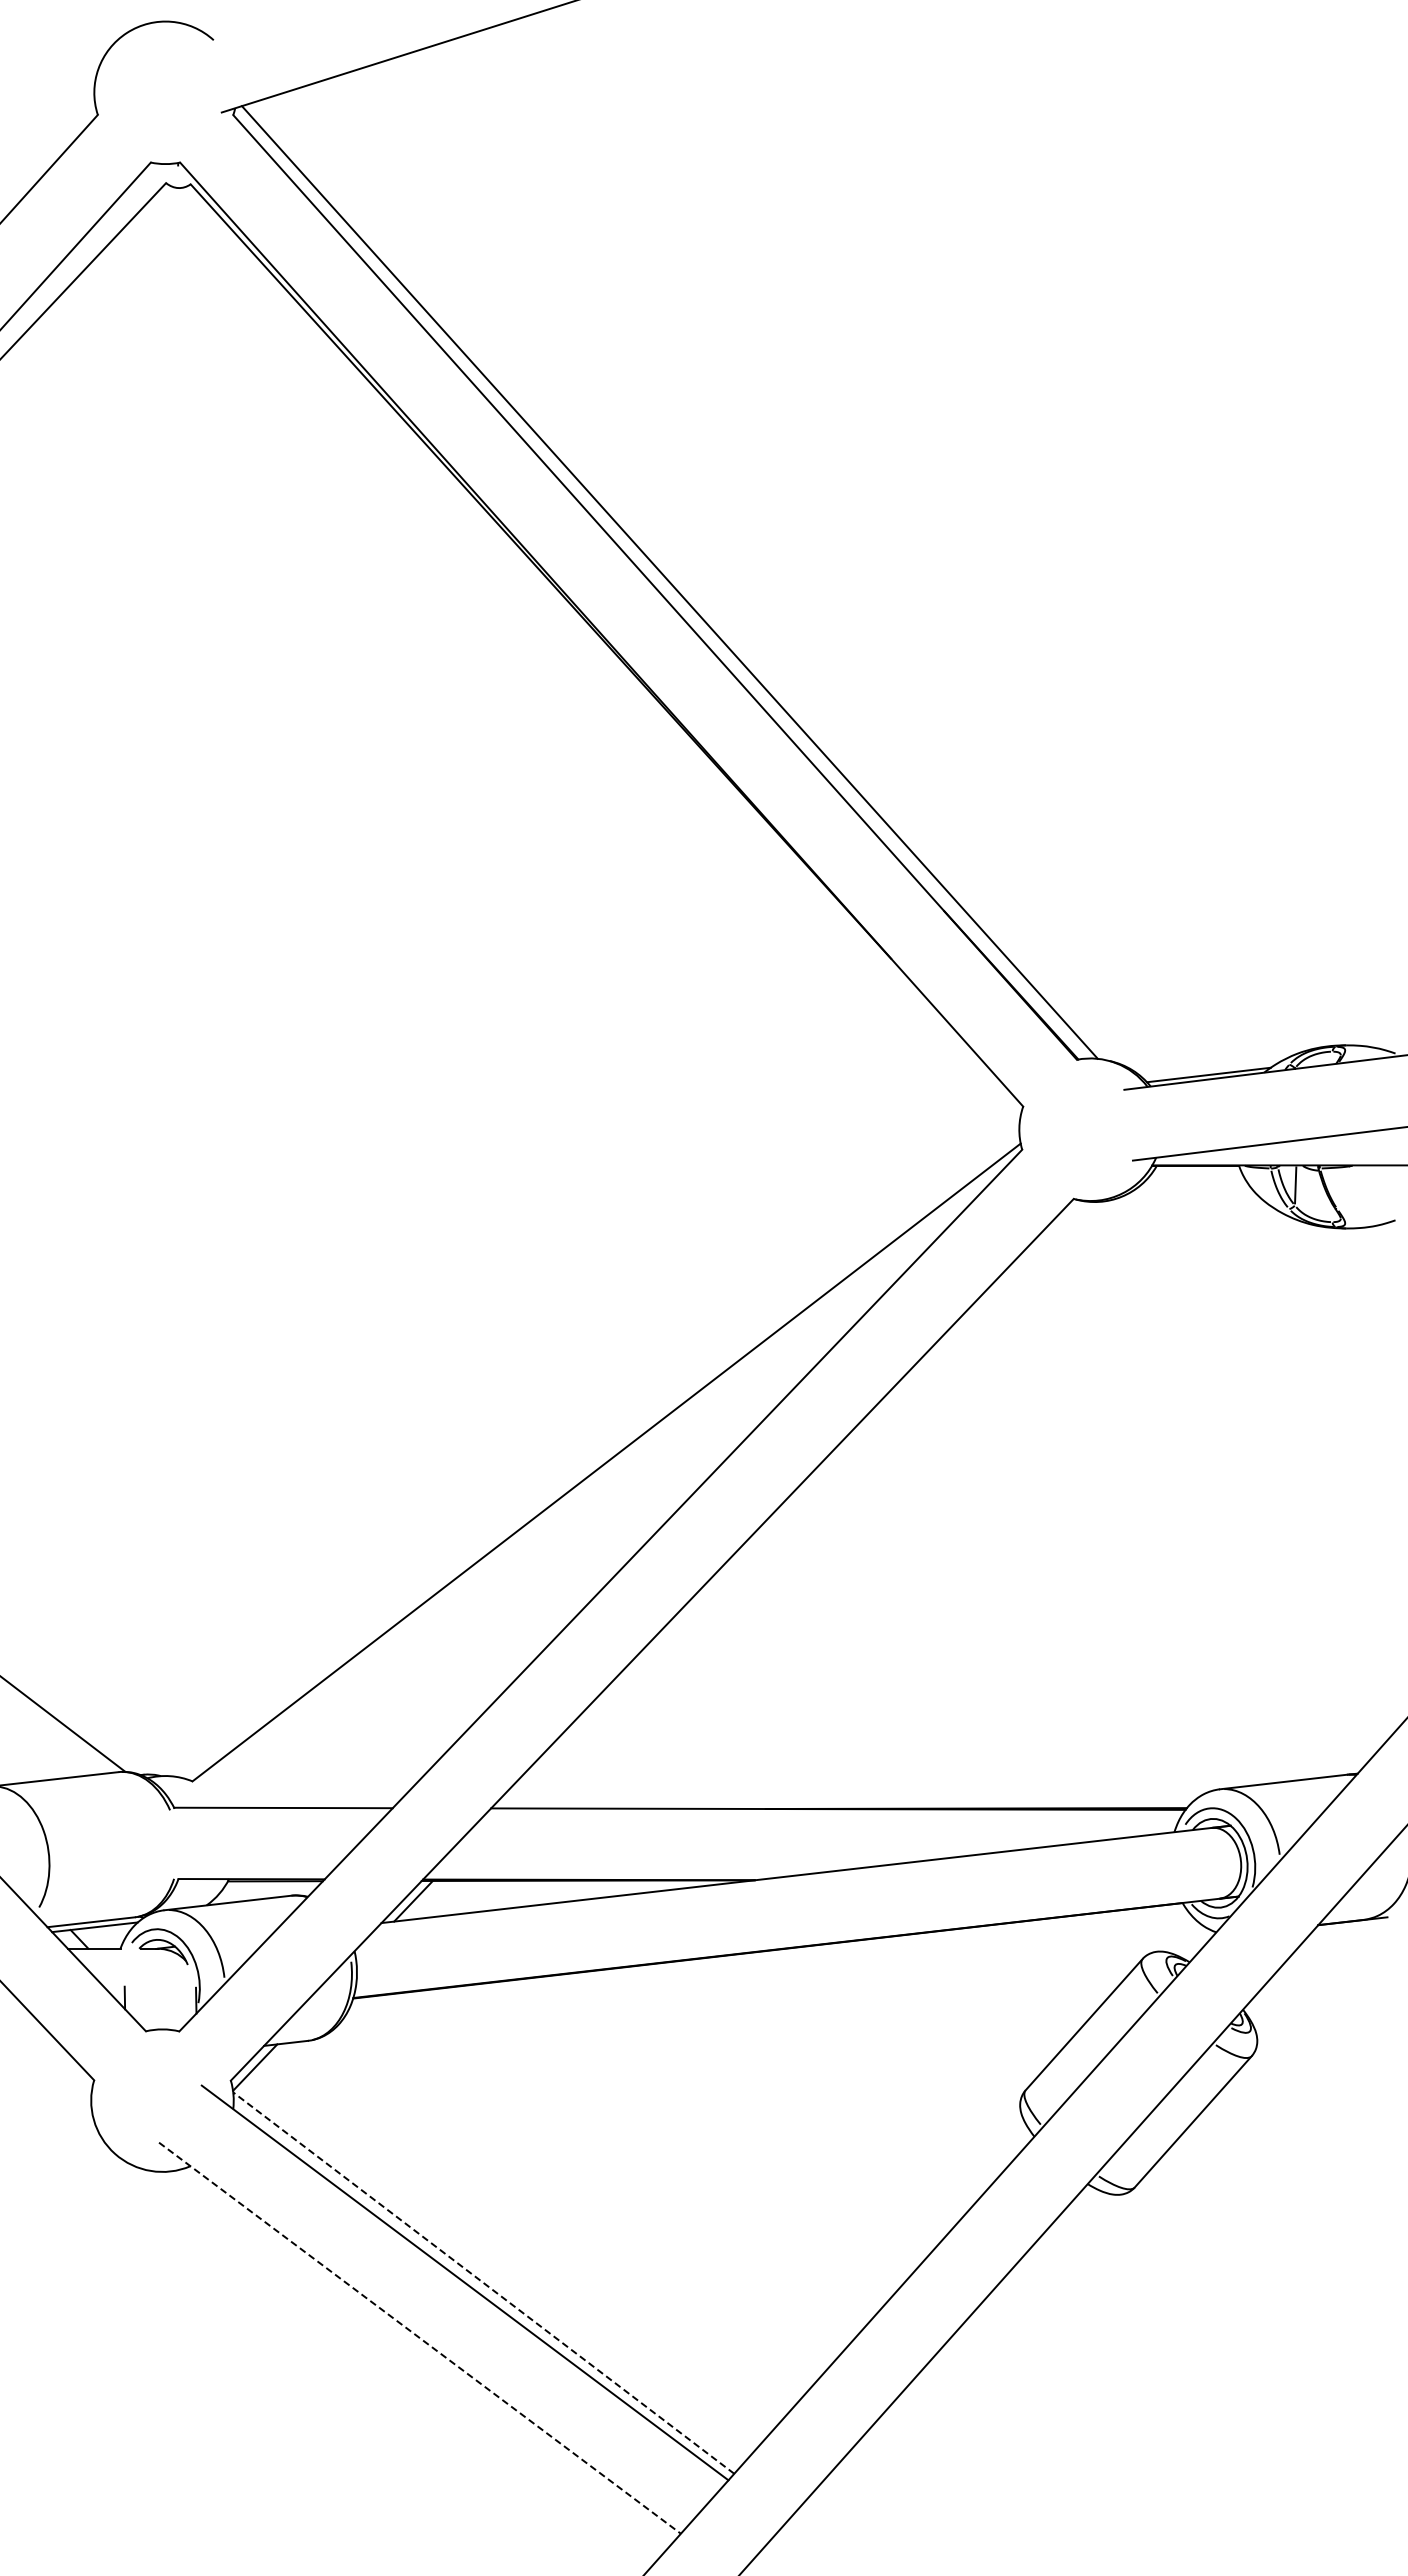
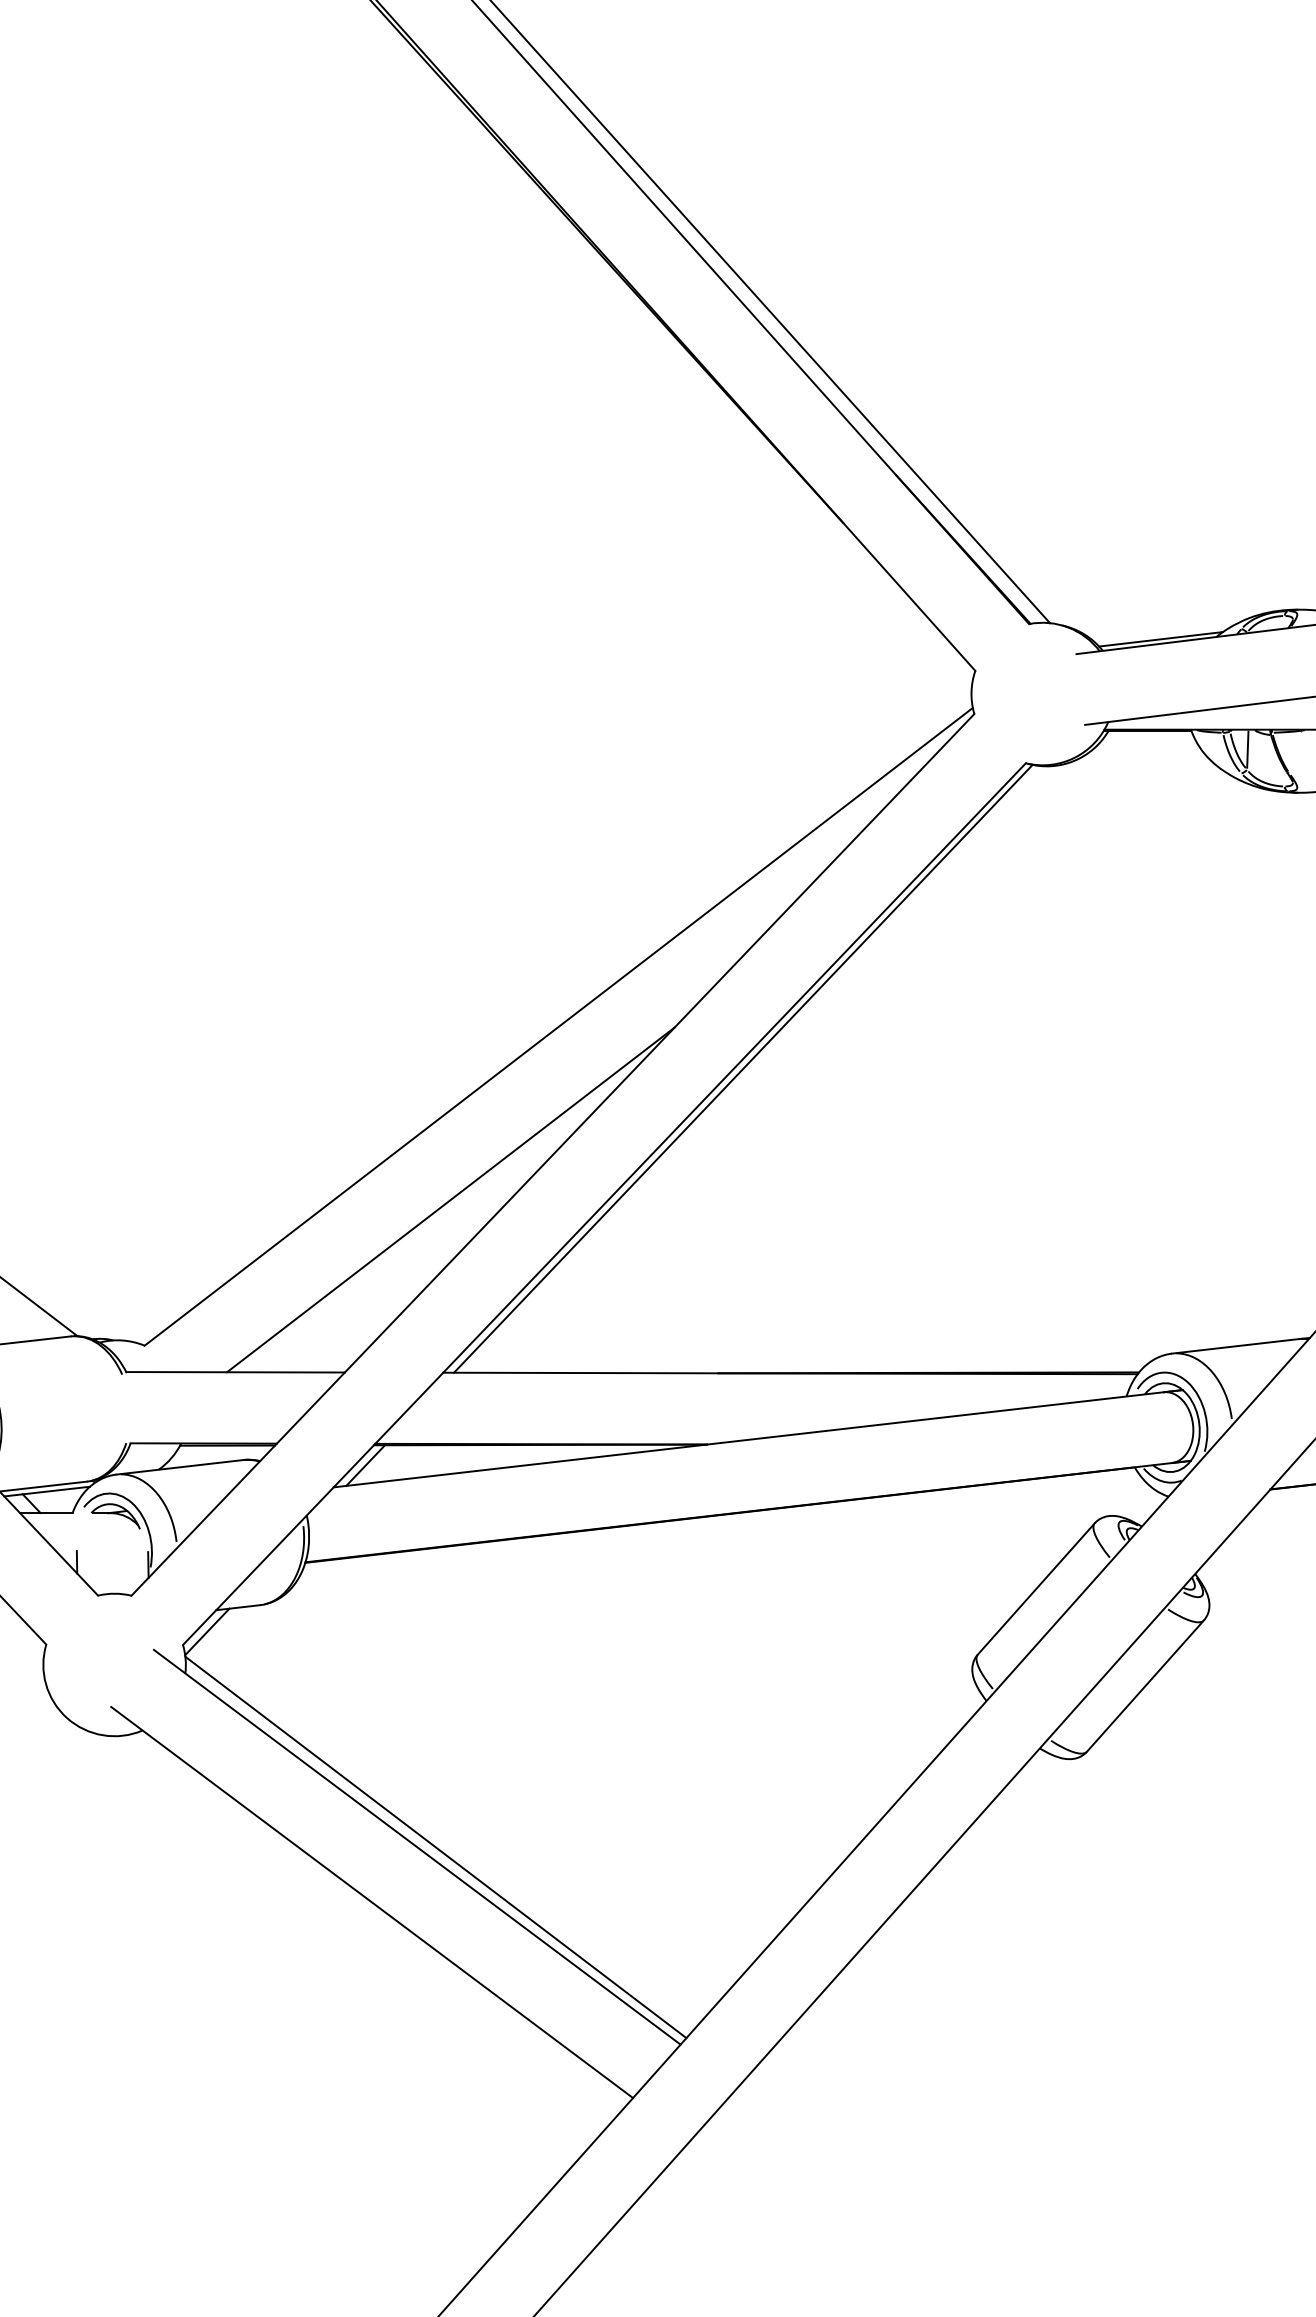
line: (790, 1504) -> (742, 1068), added
line: (498, 1635) -> (450, 1199), added
line: (483, 2283) -> (435, 1847), dashed -> solid
line: (420, 2338) -> (372, 1902), dashed -> solid

